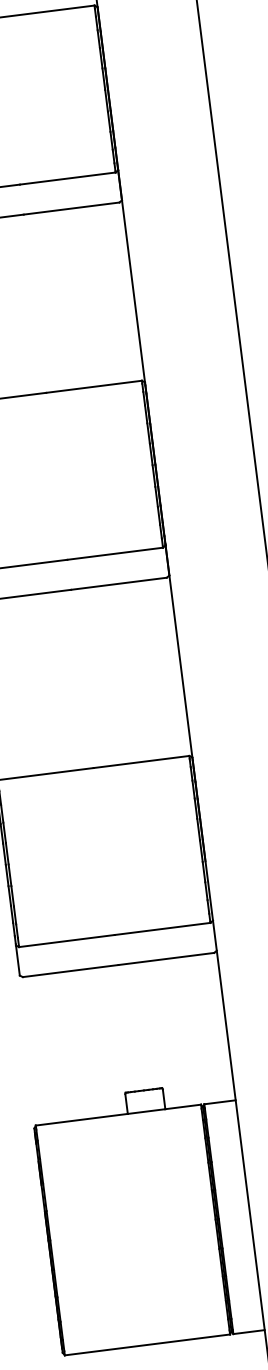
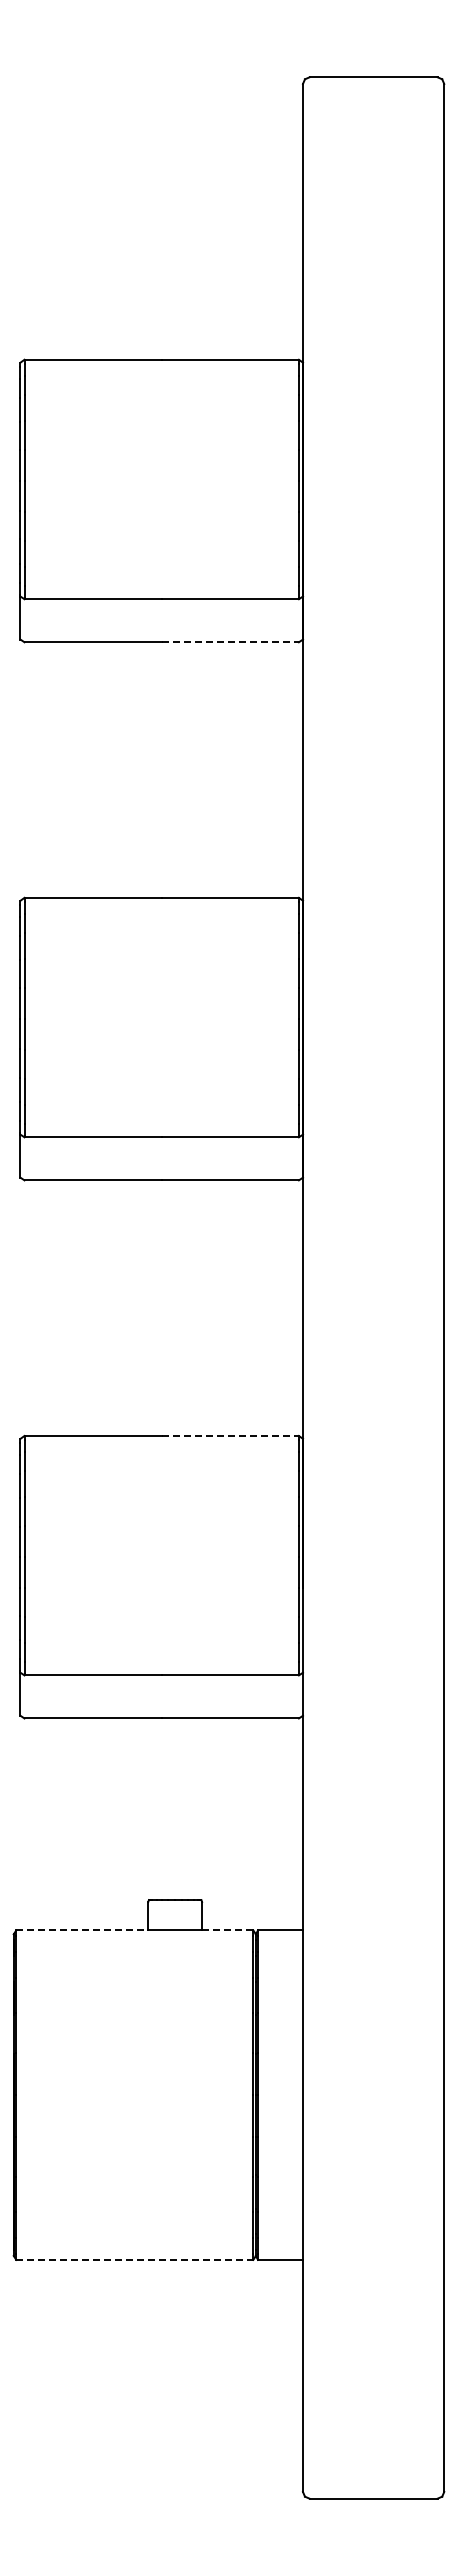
line: (71, 208) -> (230, 642), solid -> dashed
line: (141, 761) -> (230, 1435), solid -> dashed
line: (183, 1107) -> (227, 1930), solid -> dashed
line: (81, 1119) -> (82, 1930), solid -> dashed
line: (147, 1344) -> (135, 2259), solid -> dashed

